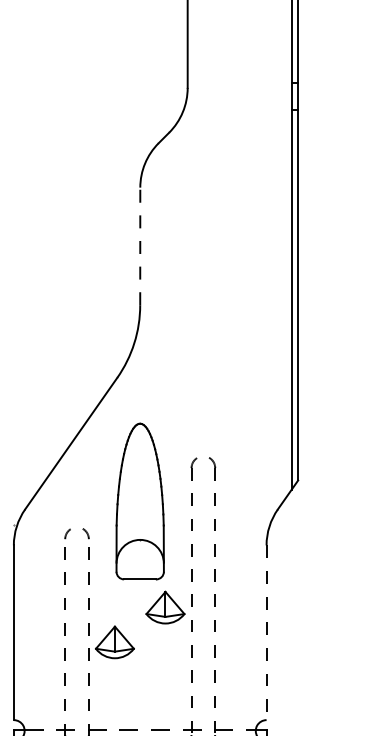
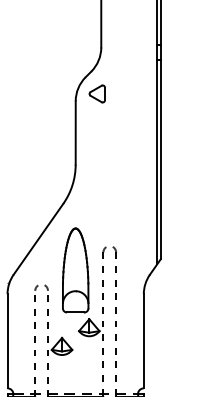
part: (178, 173) -> (96, 93), added
line: (139, 245) -> (75, 132), dashed -> solid
line: (265, 633) -> (143, 341), dashed -> solid

